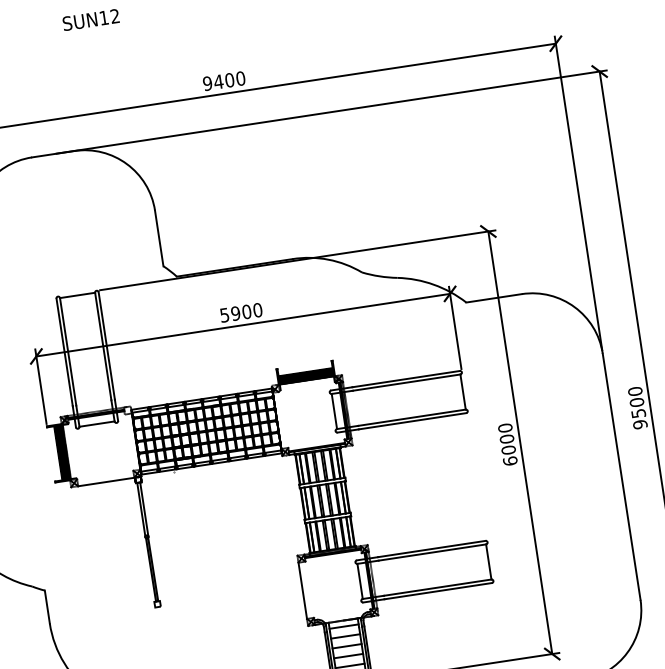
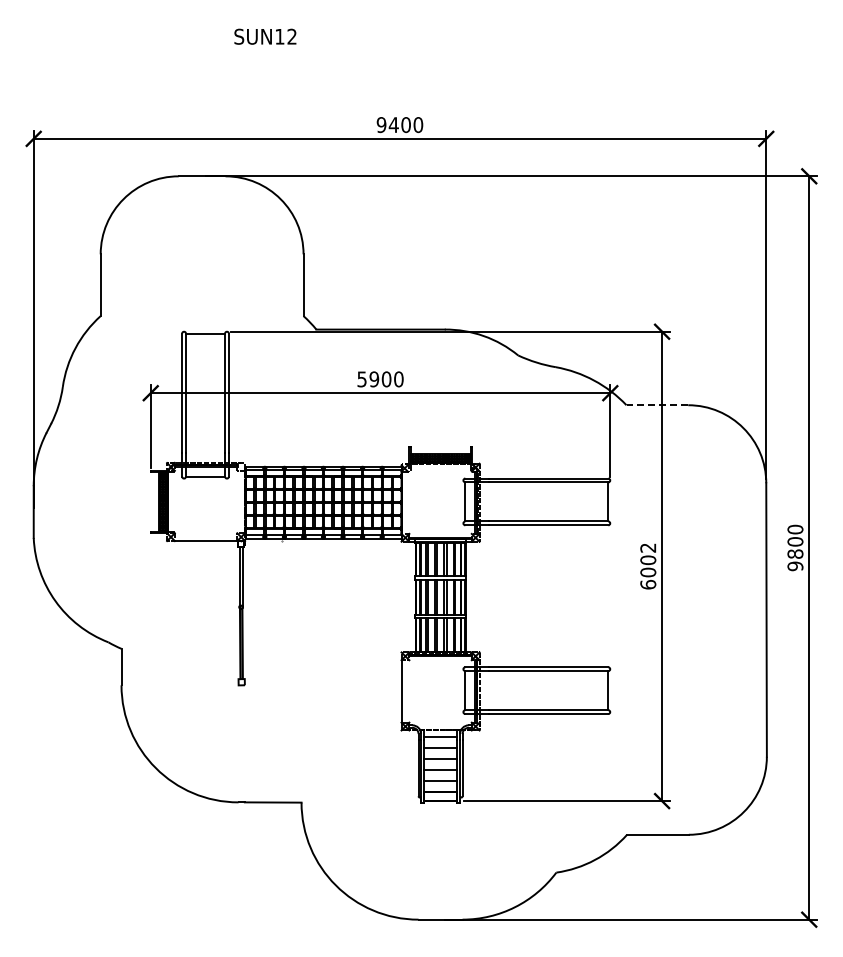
line: (494, 298) -> (657, 405), solid -> dashed
text: (638, 412) -> (795, 553), 9500 -> 9800
text: (505, 427) -> (648, 547), 6000 -> 6002

